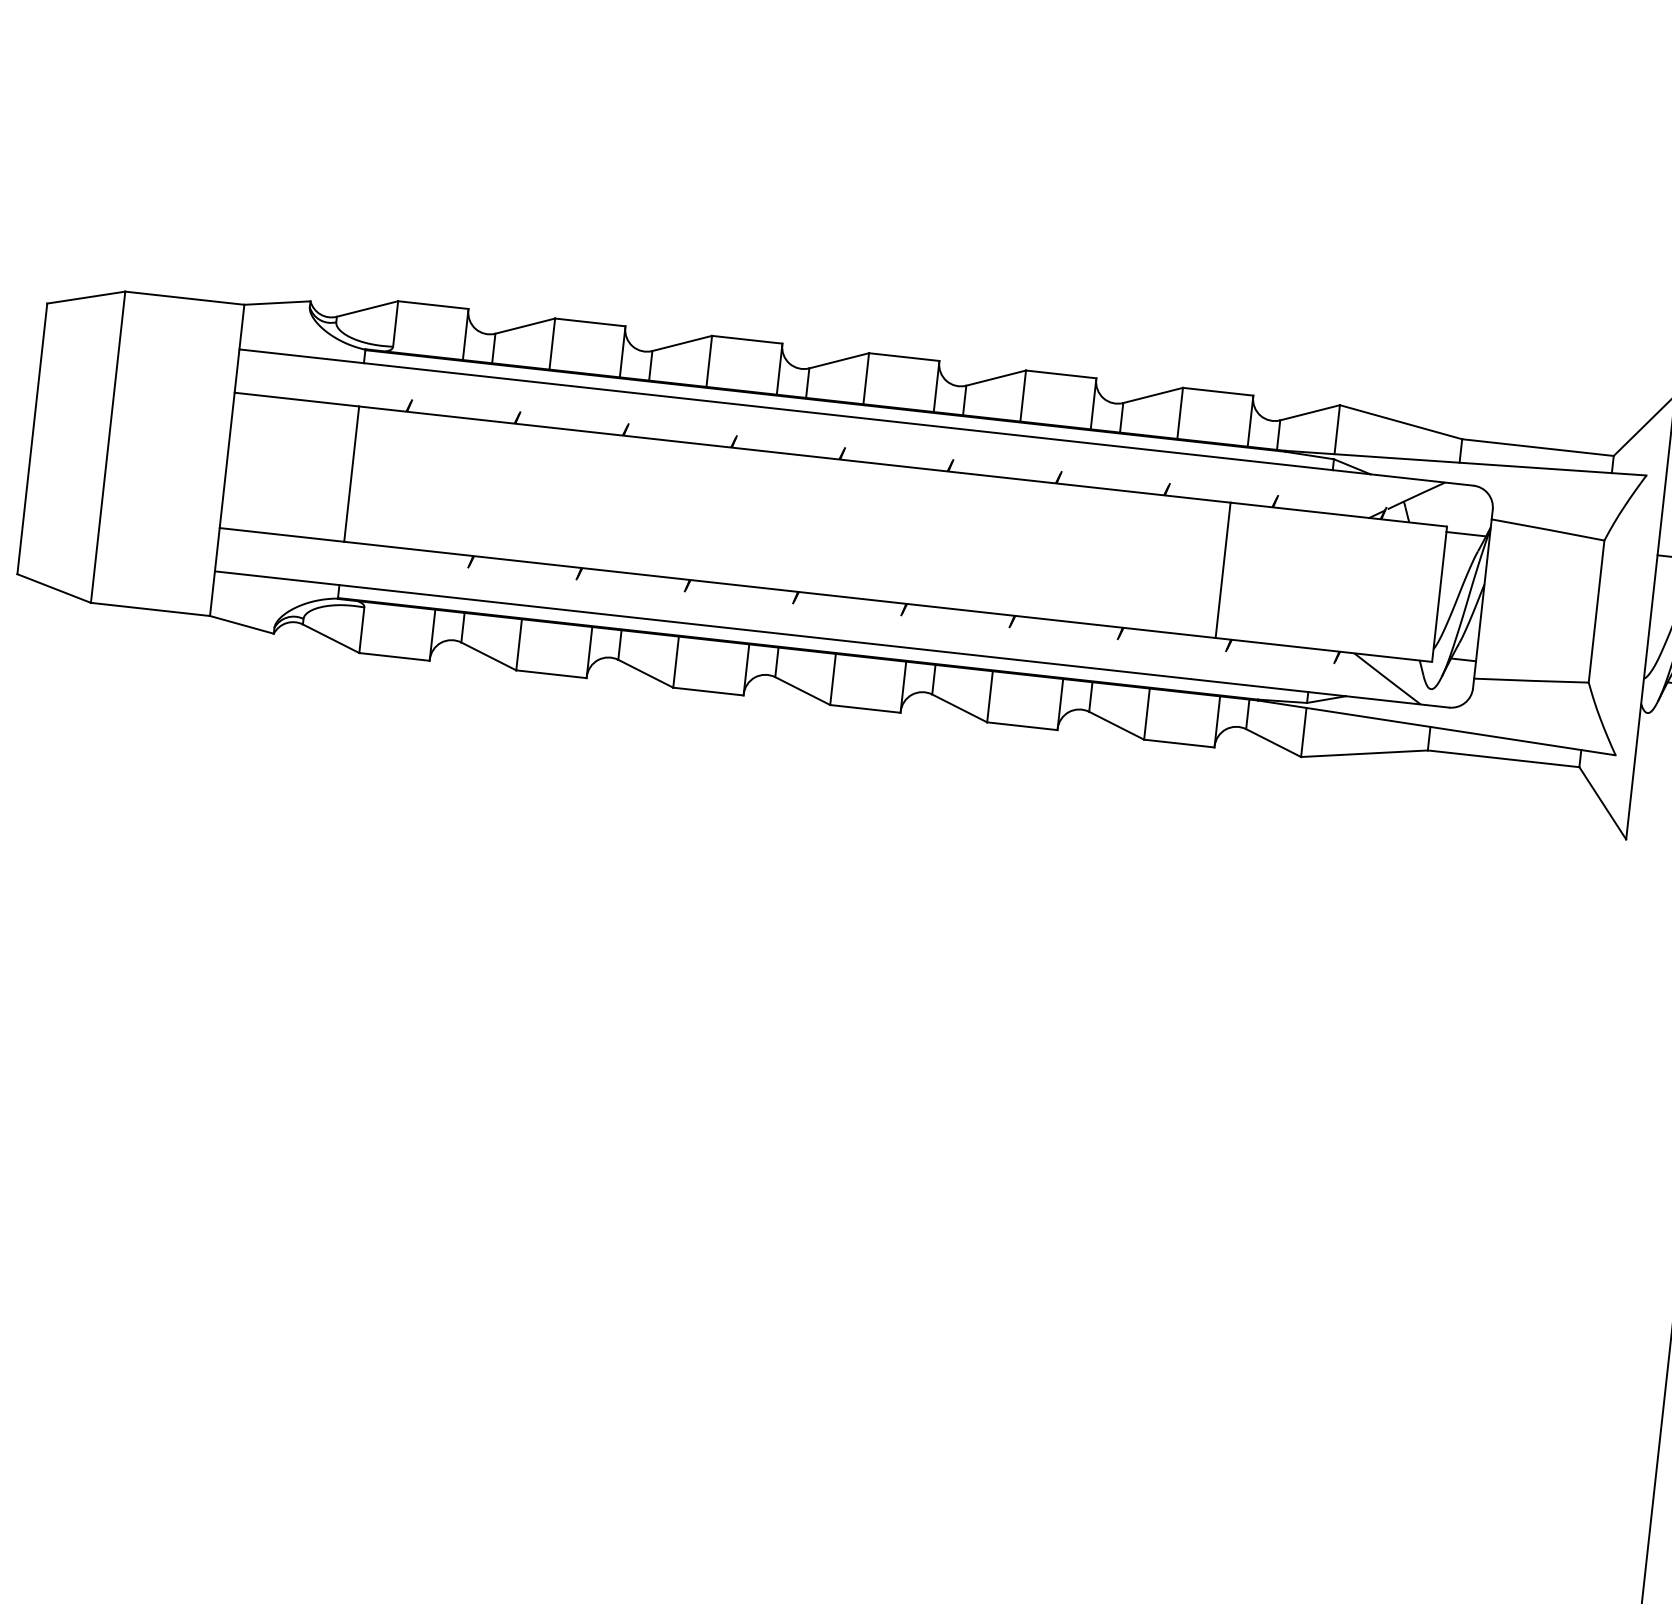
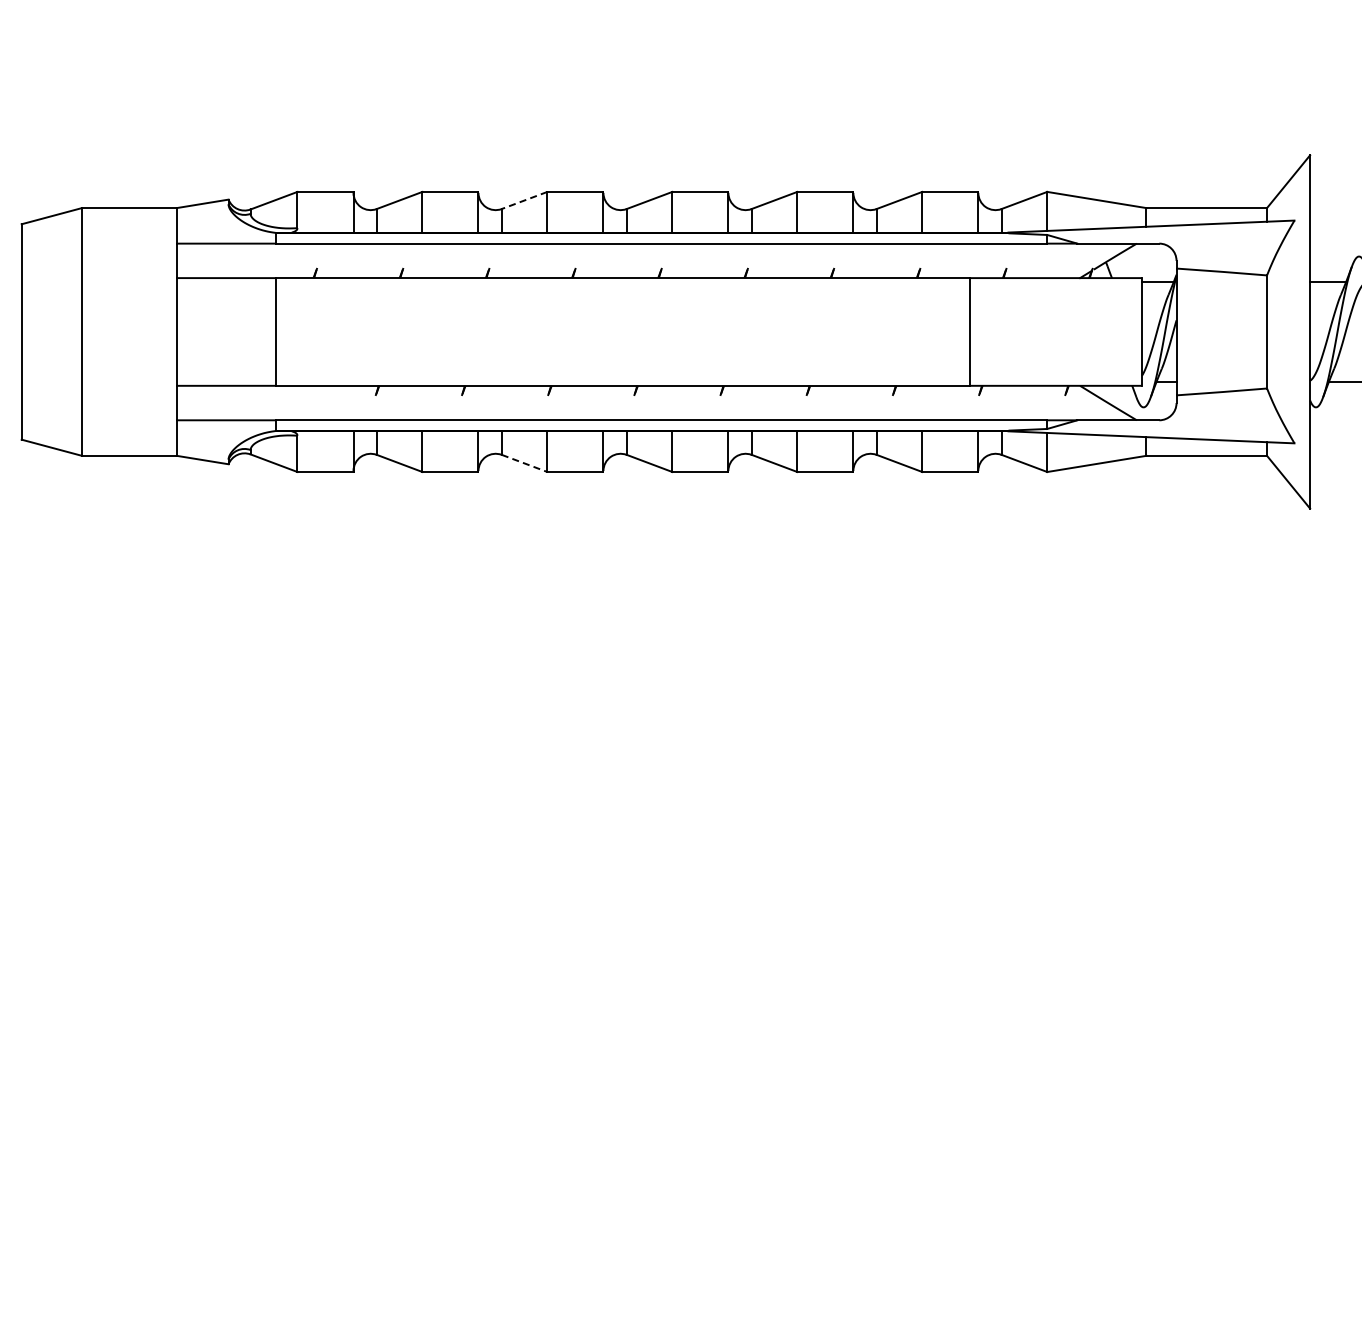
line: (682, 343) -> (524, 200), solid -> dashed
line: (646, 673) -> (525, 463), solid -> dashed

